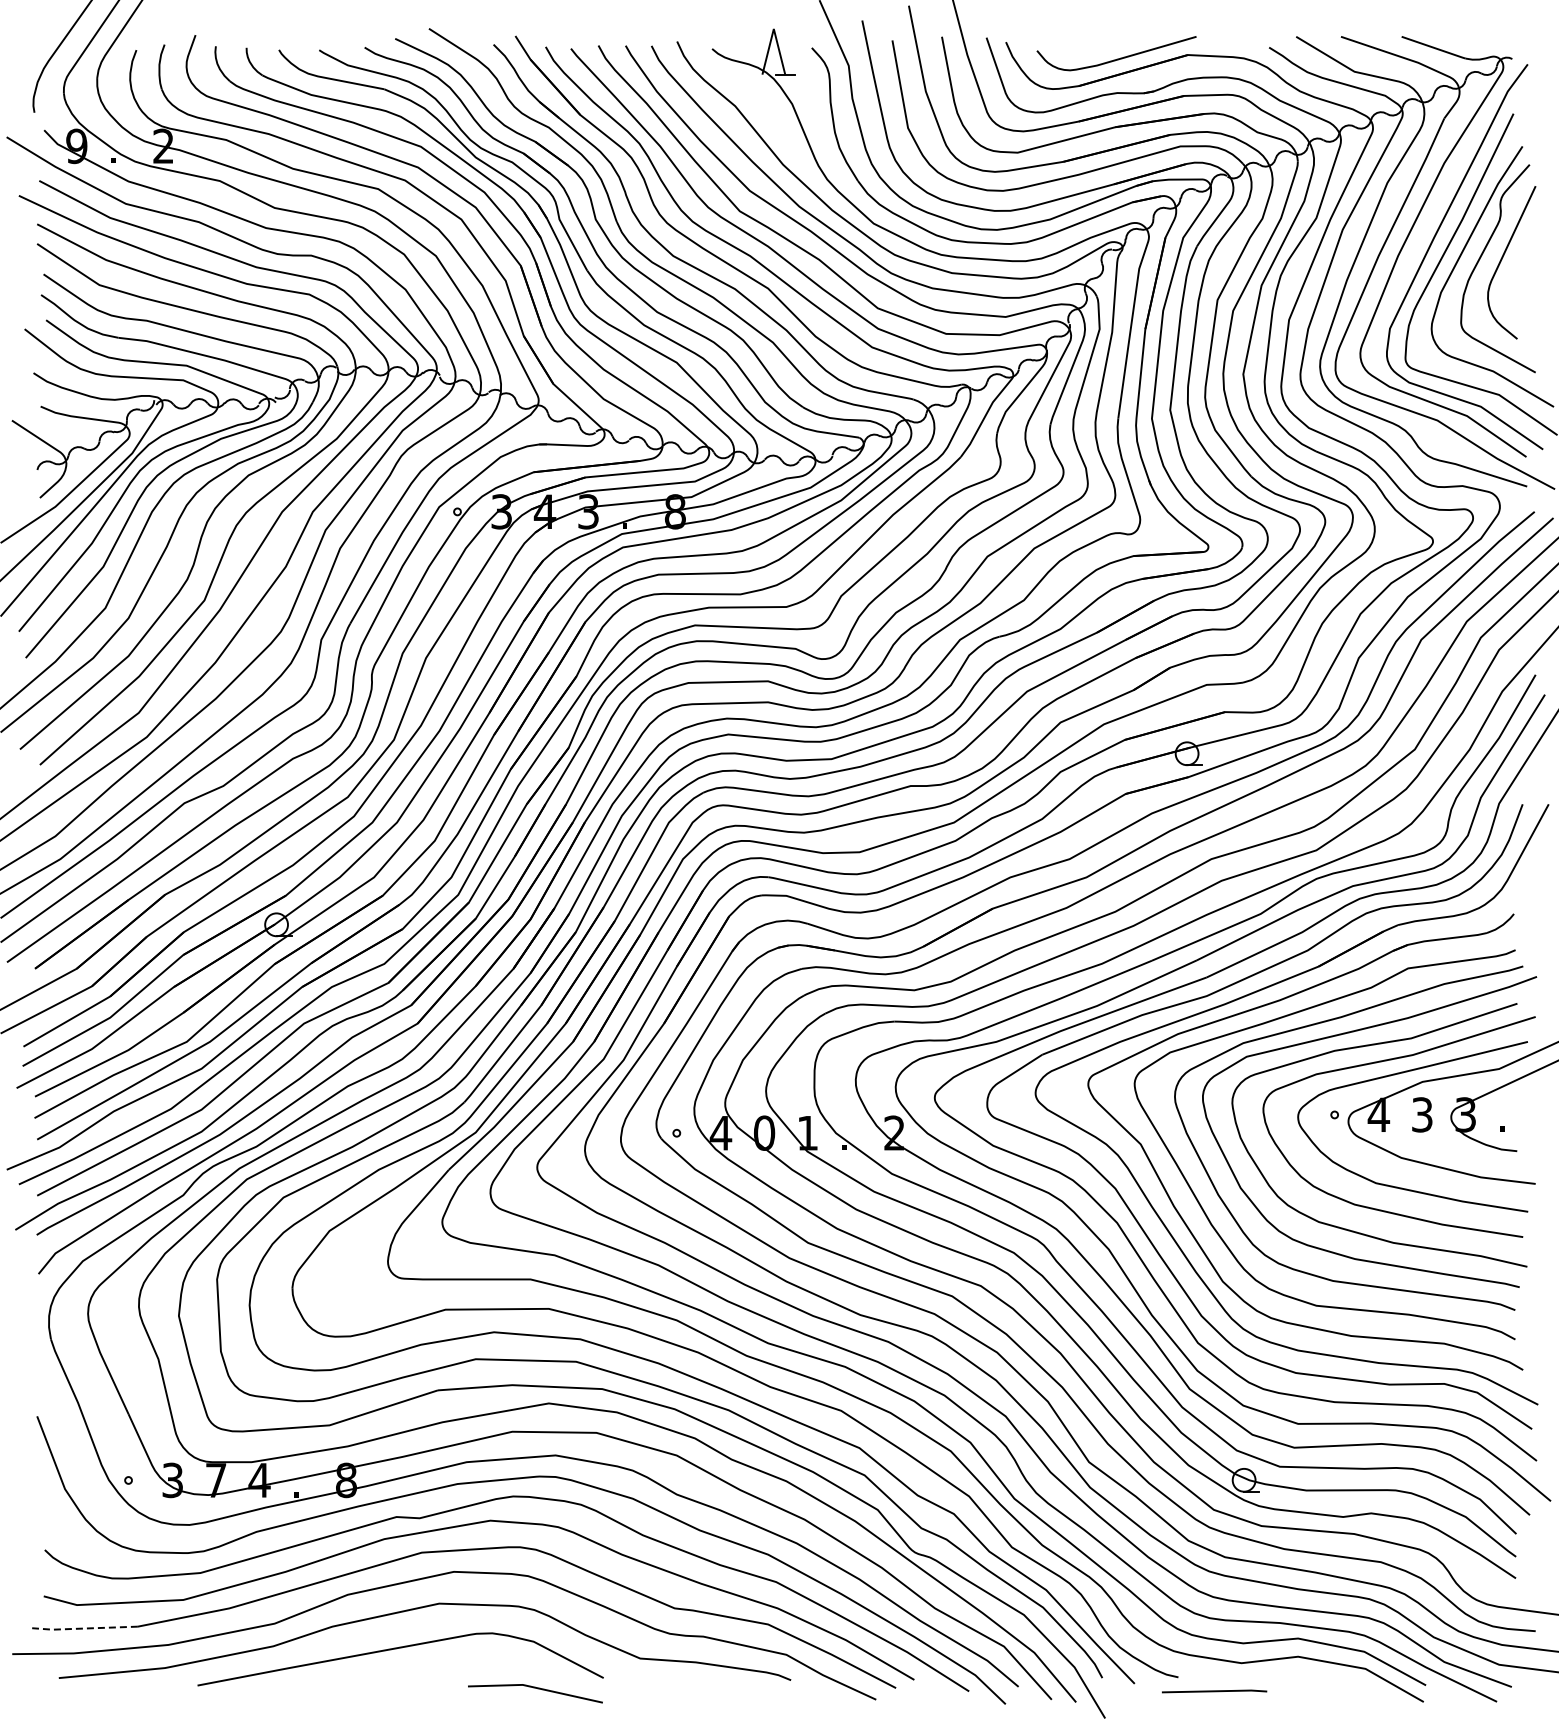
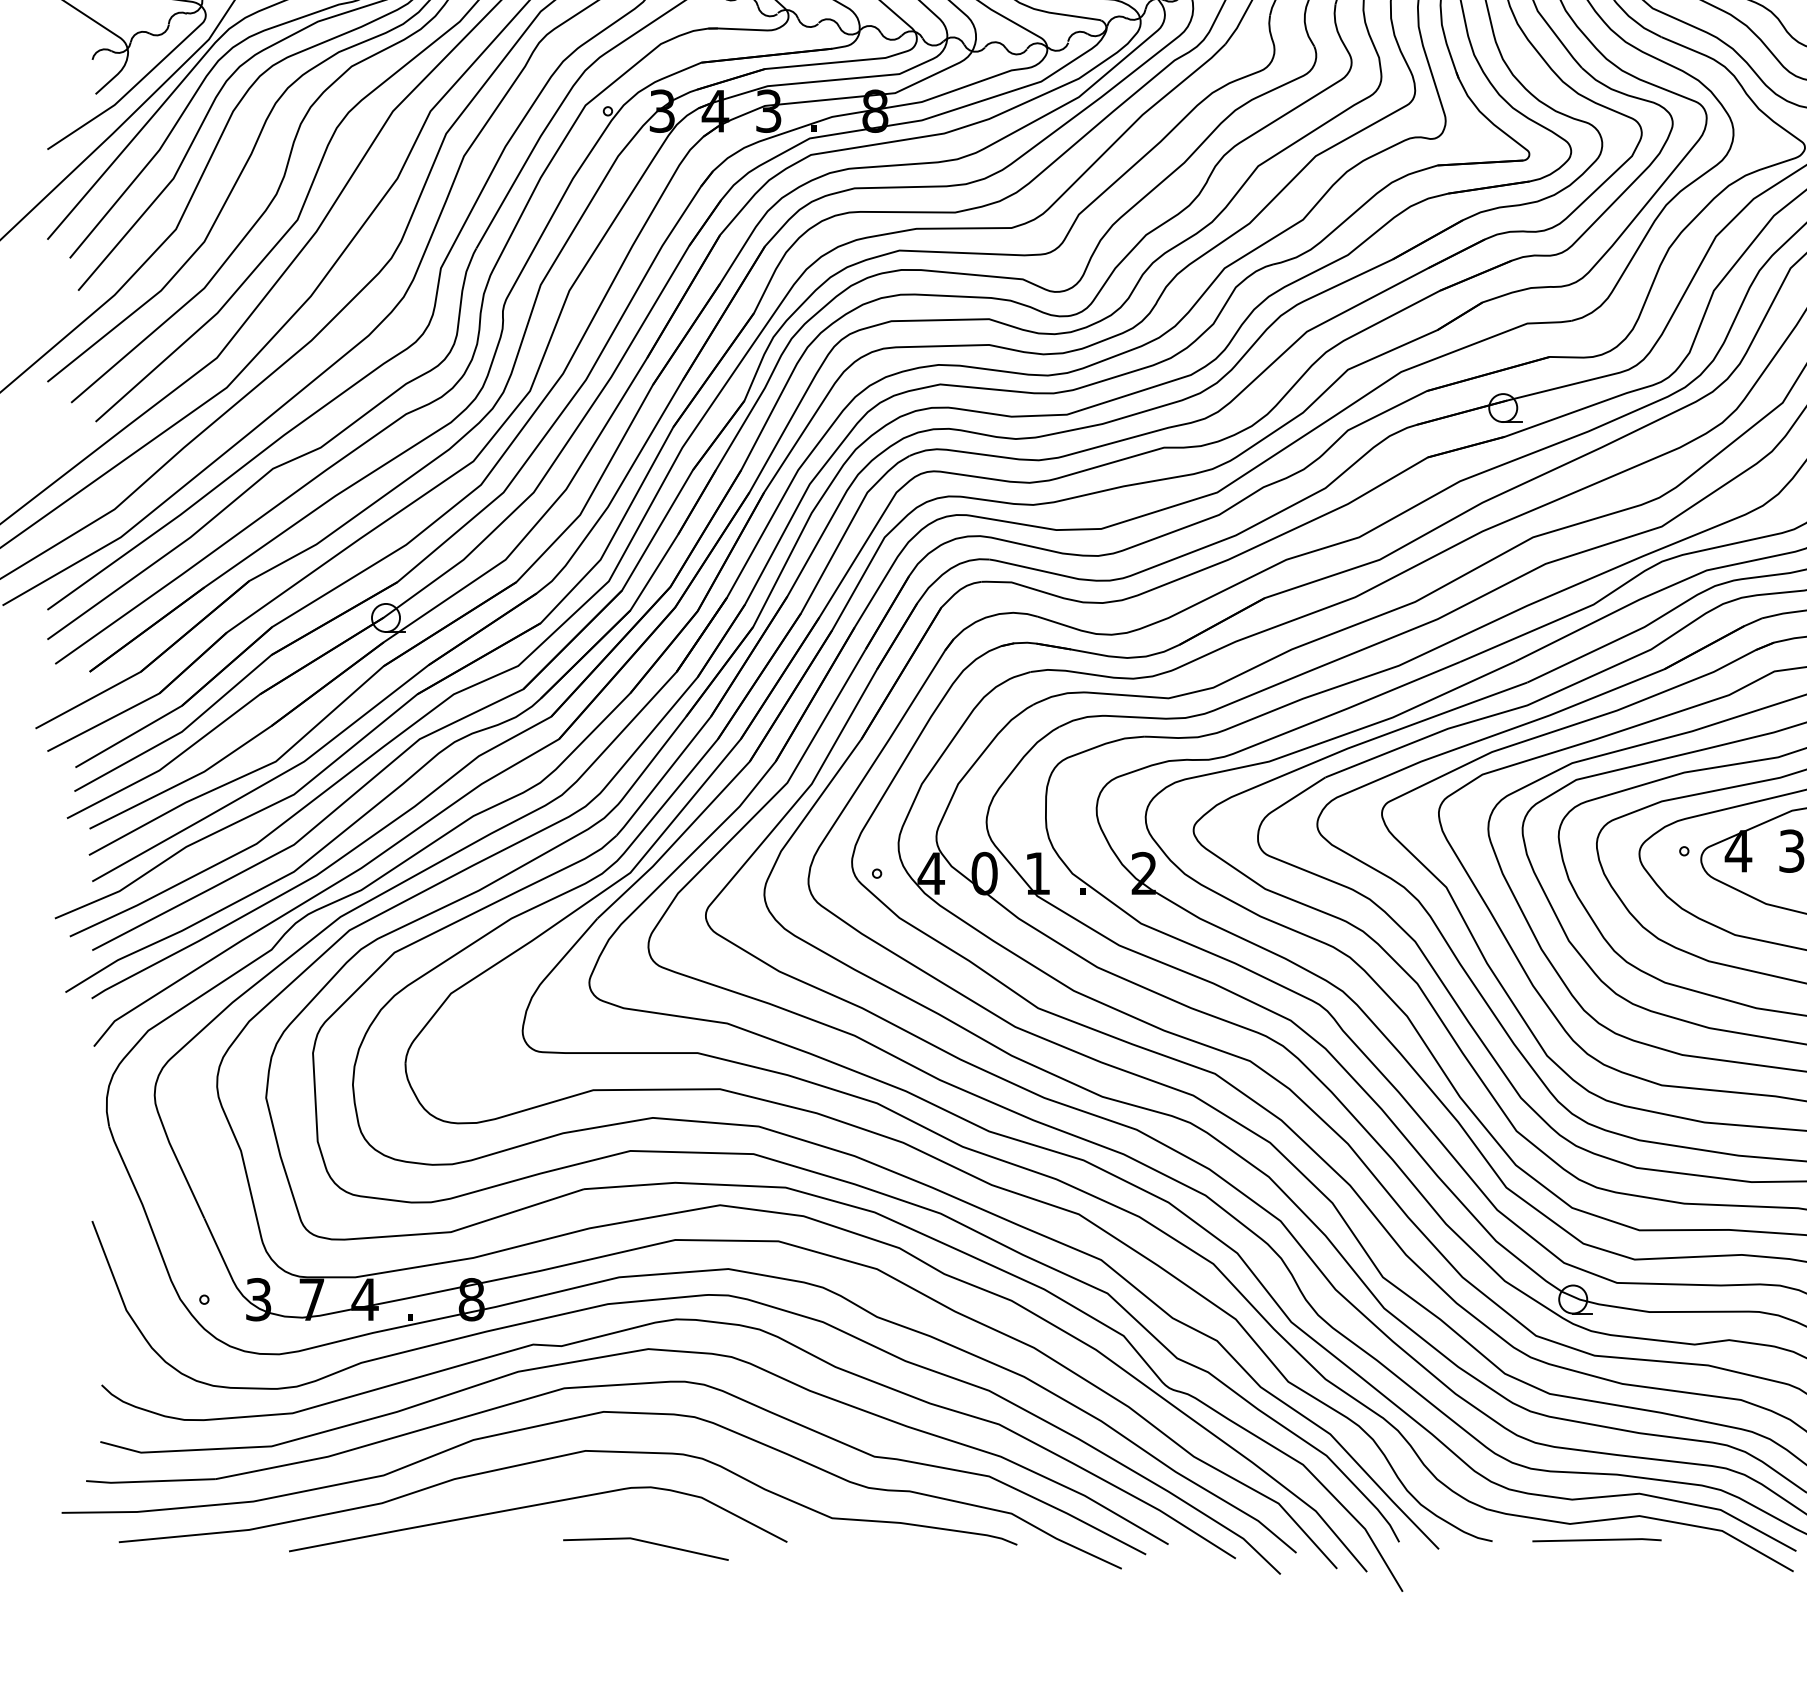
line: (84, 1628) -> (150, 1481), dashed -> solid
line: (537, 1689) -> (648, 1543), moved
line: (1214, 1691) -> (1596, 1540), moved

